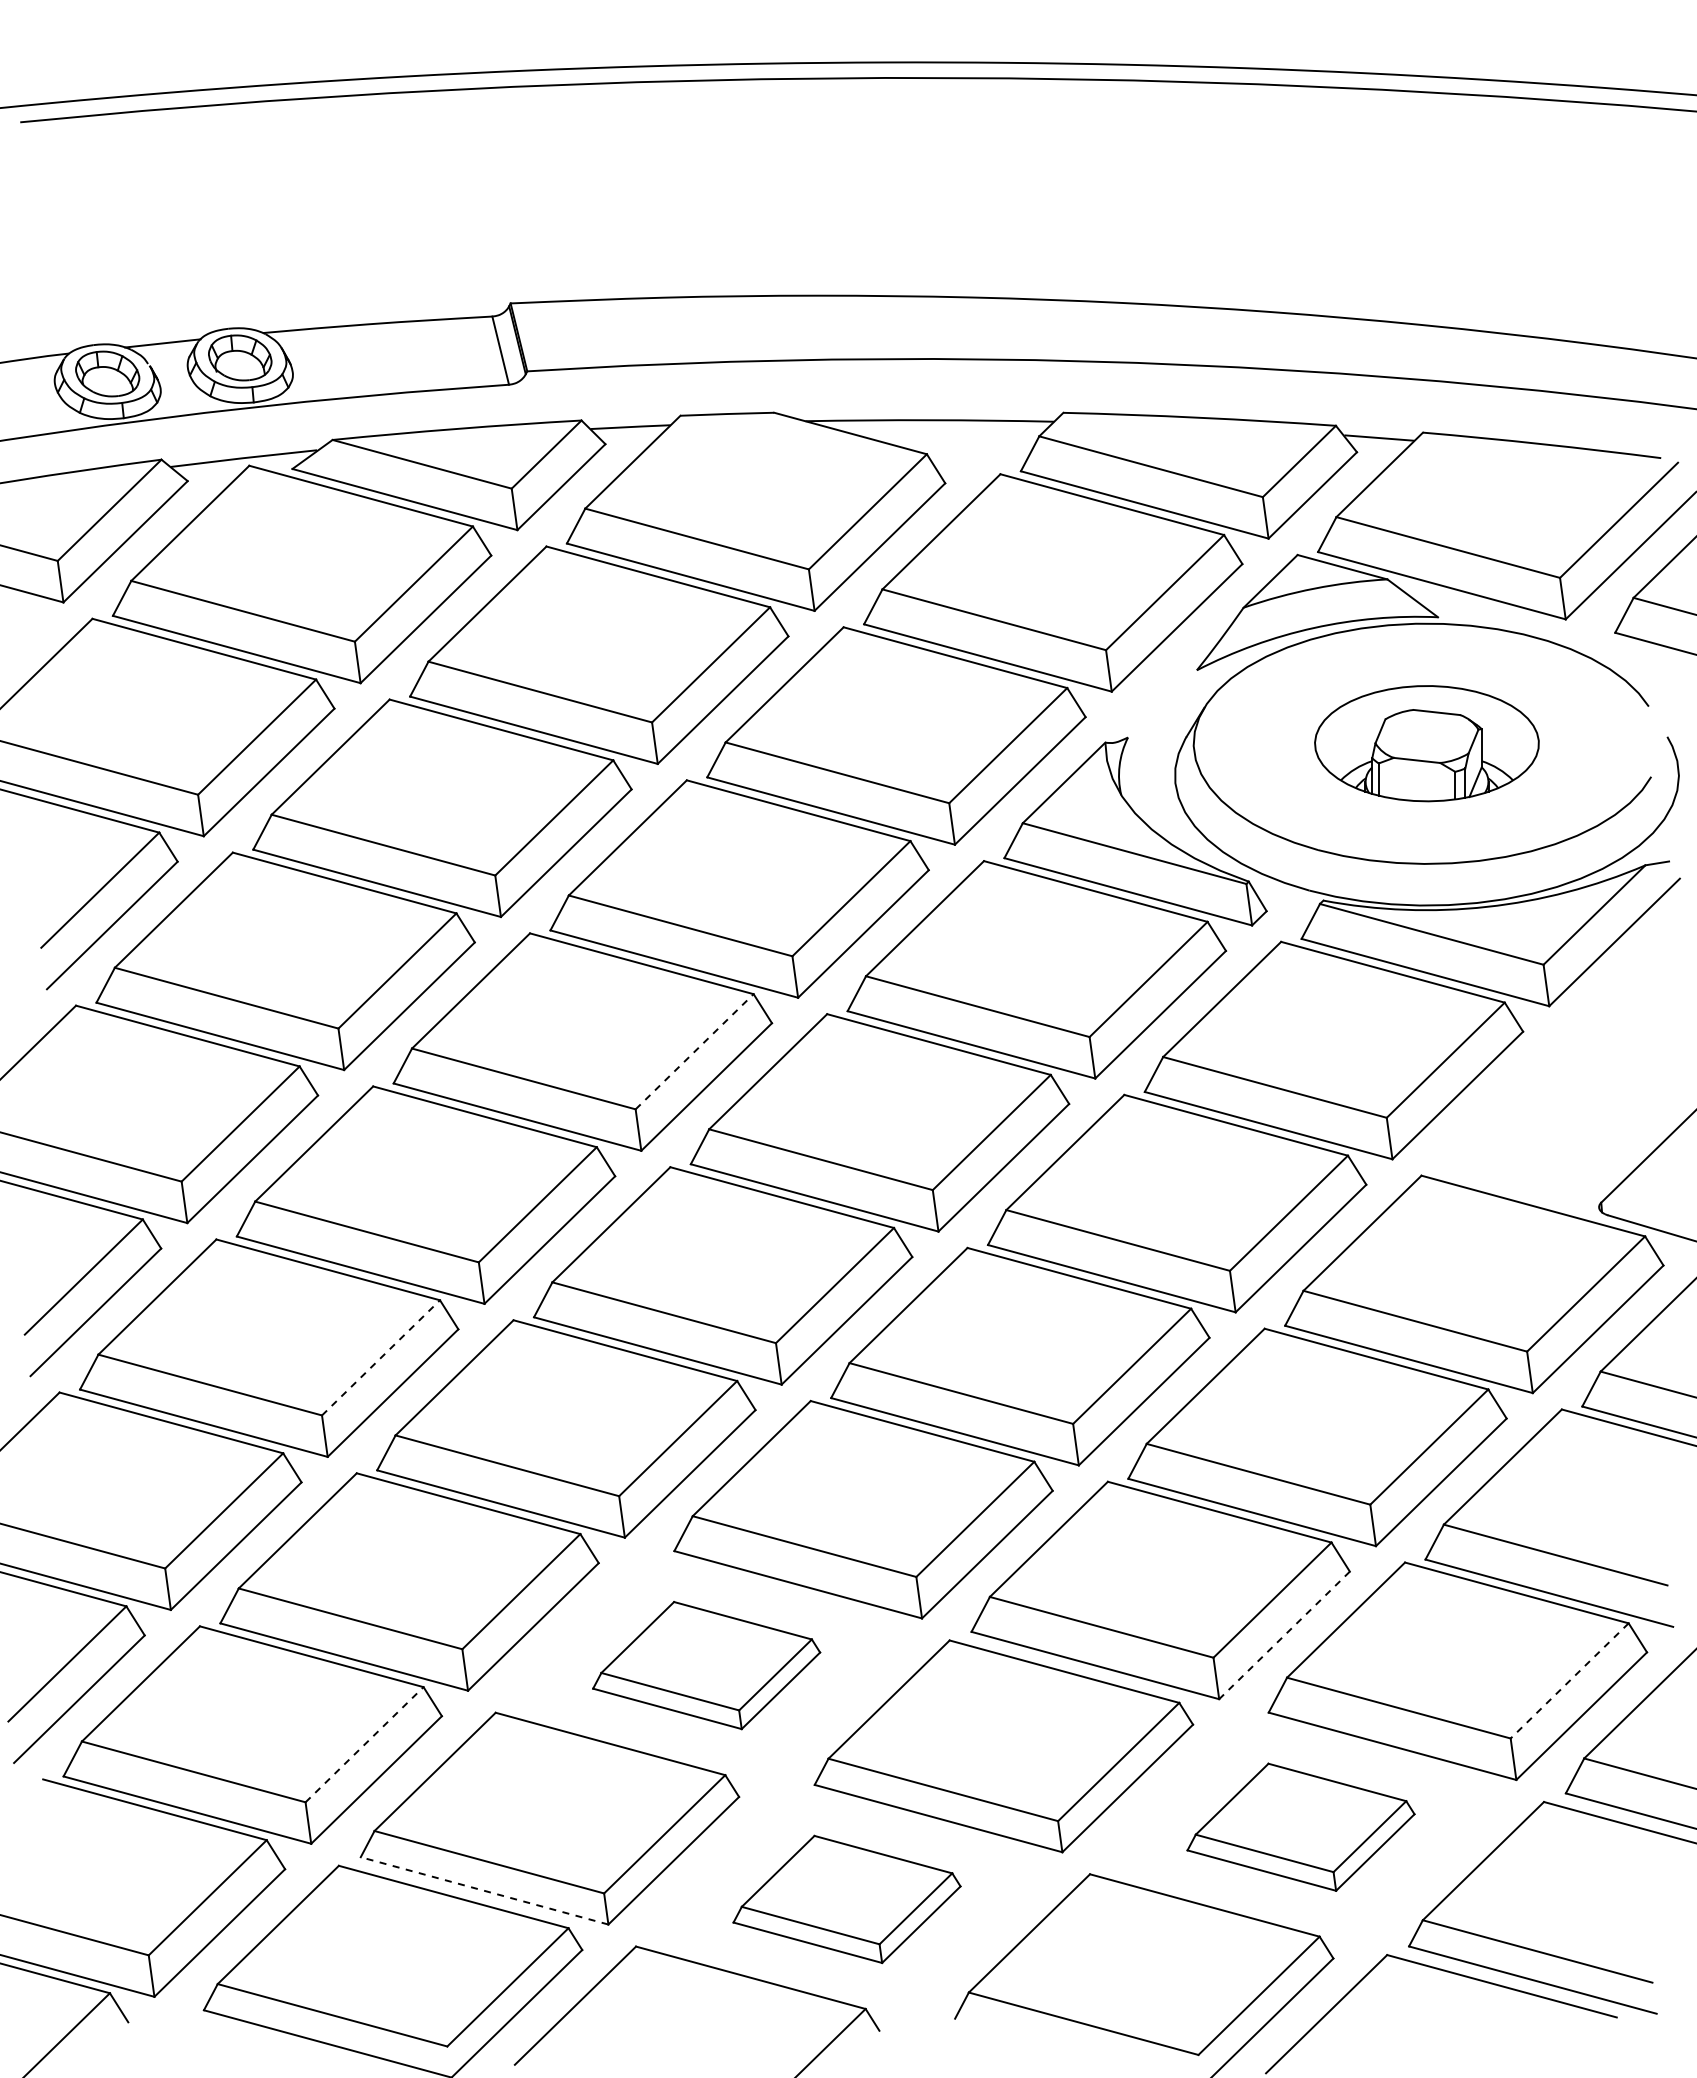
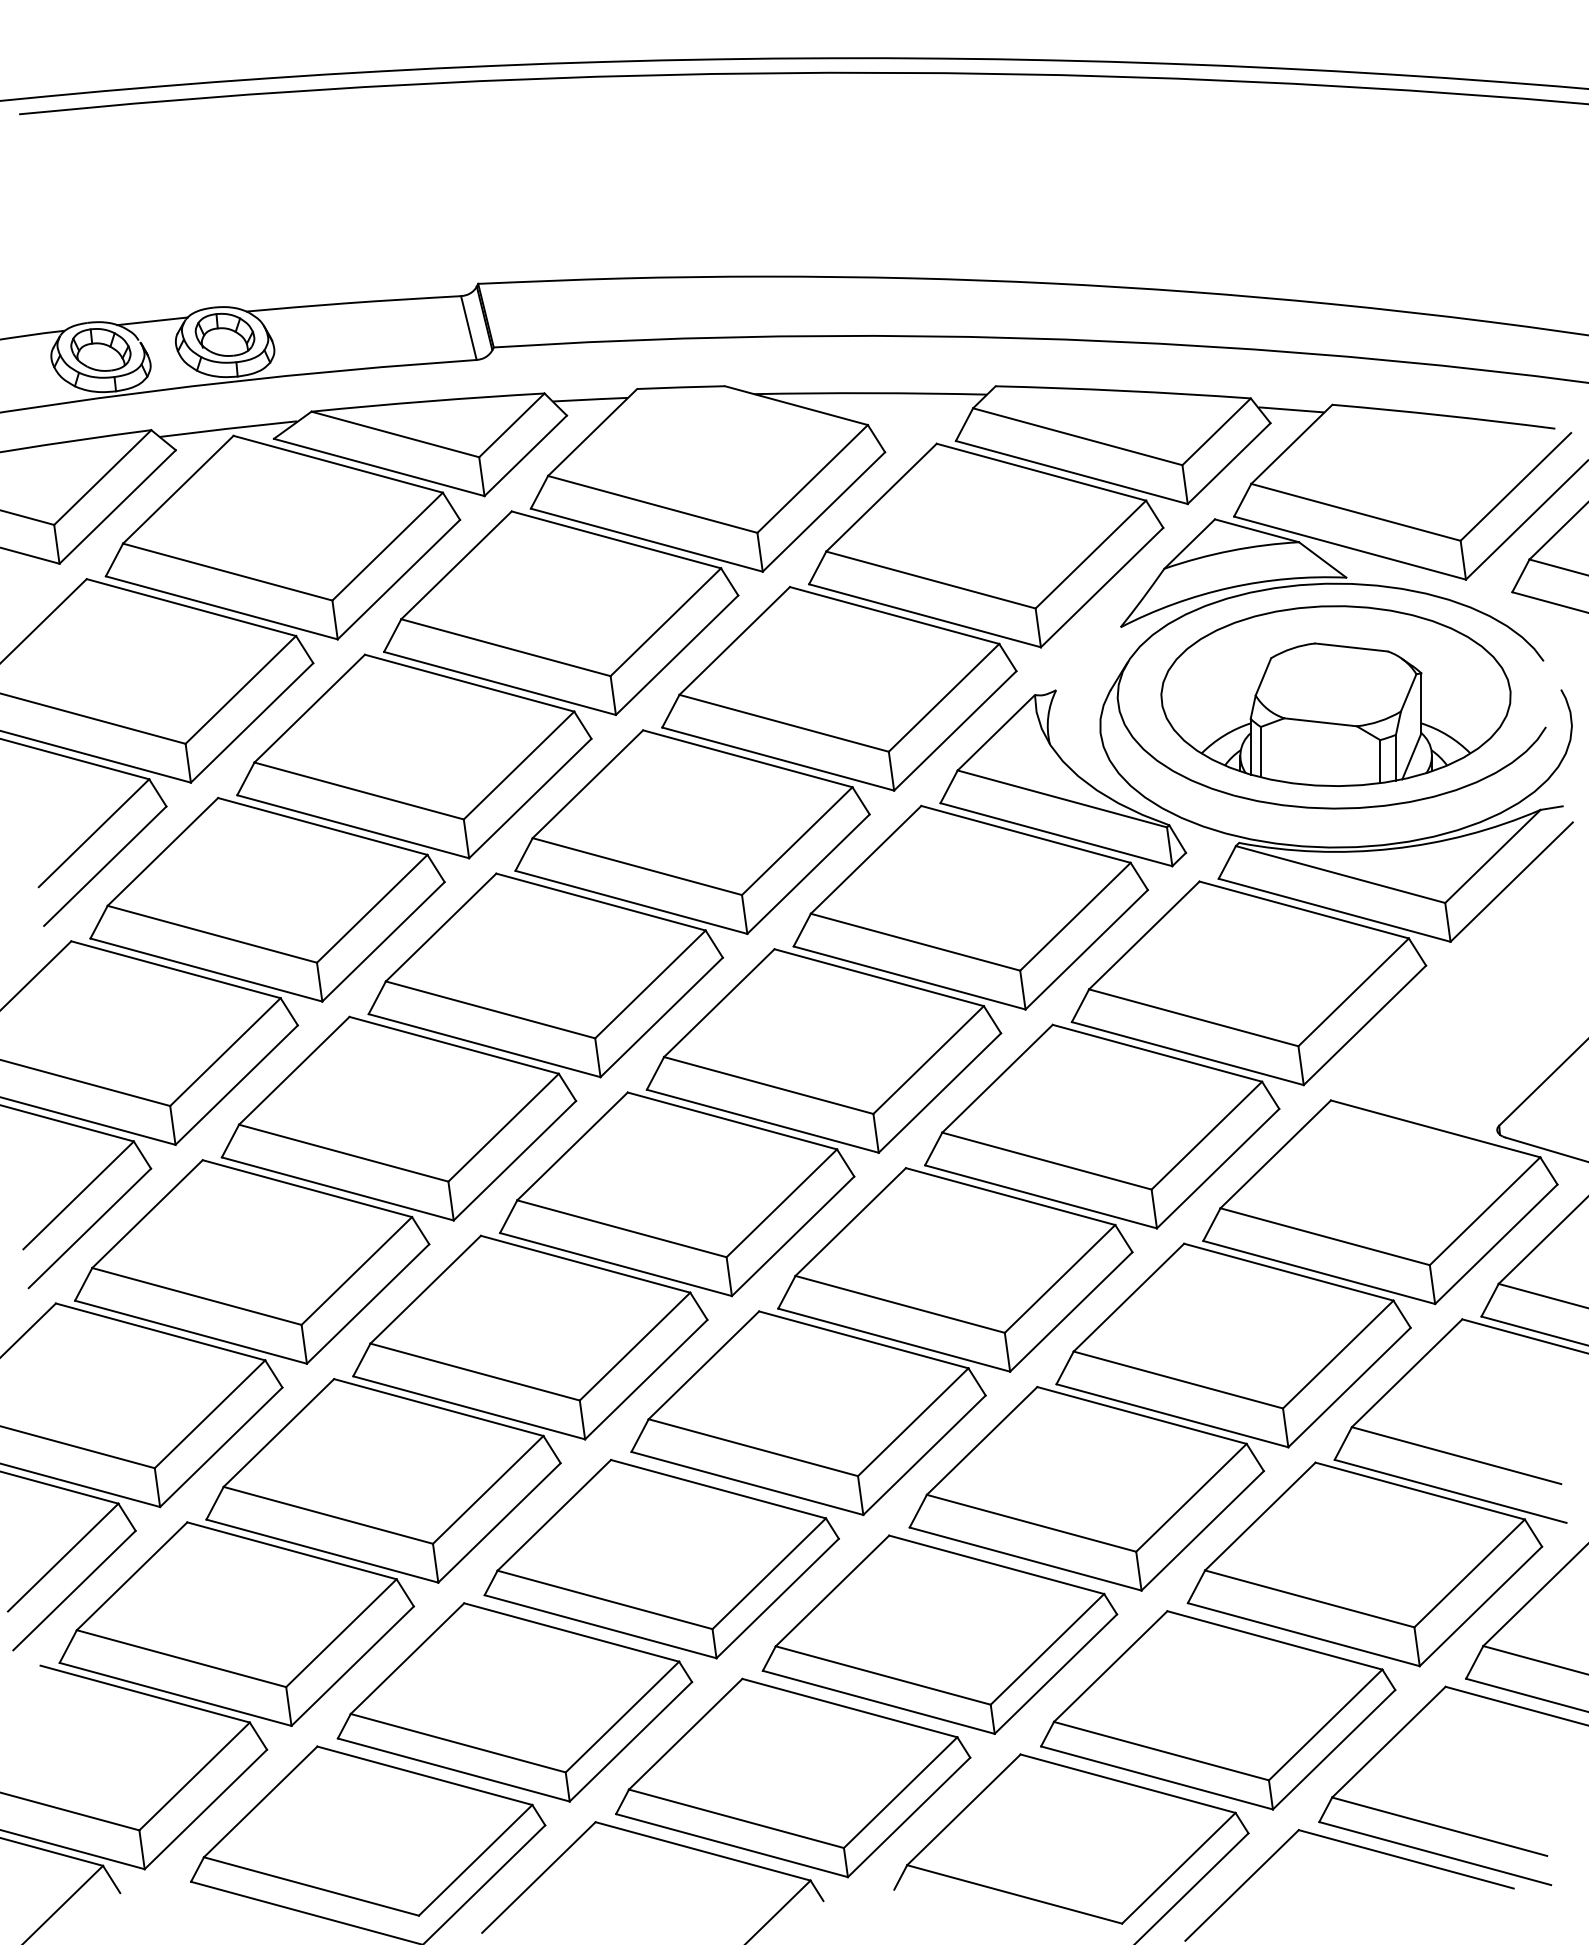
part: (1426, 743) -> (1335, 695), size x1.67
line: (695, 1051) -> (651, 984), dashed -> solid
line: (381, 1357) -> (357, 1270), dashed -> solid
line: (1284, 1635) -> (1202, 1530), dashed -> solid
part: (706, 1665) -> (661, 1559), size x1.67
line: (1569, 1681) -> (1469, 1574), dashed -> solid
line: (364, 1744) -> (341, 1632), dashed -> solid
part: (1300, 1827) -> (1217, 1710), size x1.67
line: (484, 1890) -> (453, 1769), dashed -> solid
part: (846, 1899) -> (792, 1778), size x1.67

